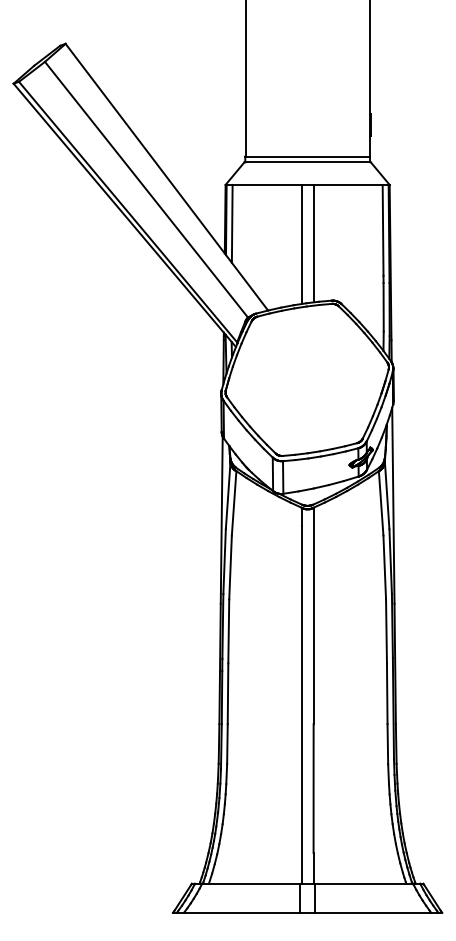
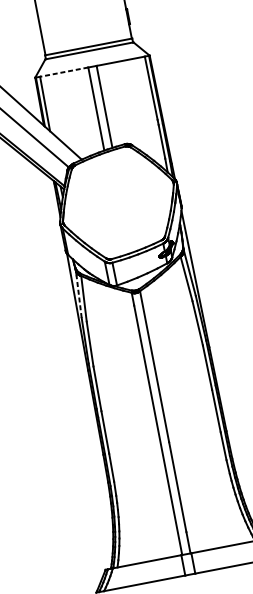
line: (267, 184) -> (64, 71), solid -> dashed
line: (227, 498) -> (78, 296), solid -> dashed

